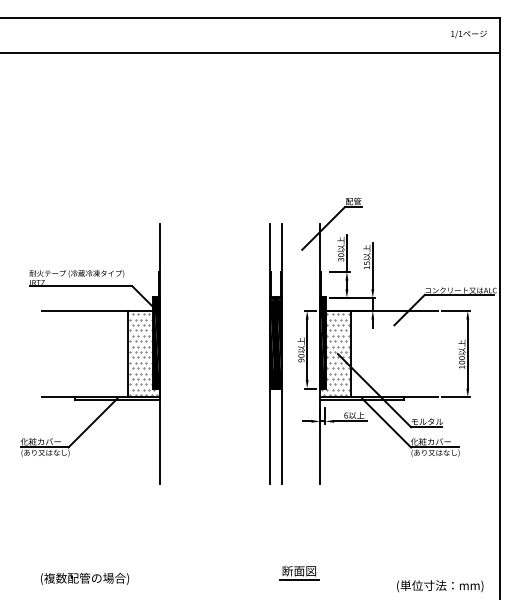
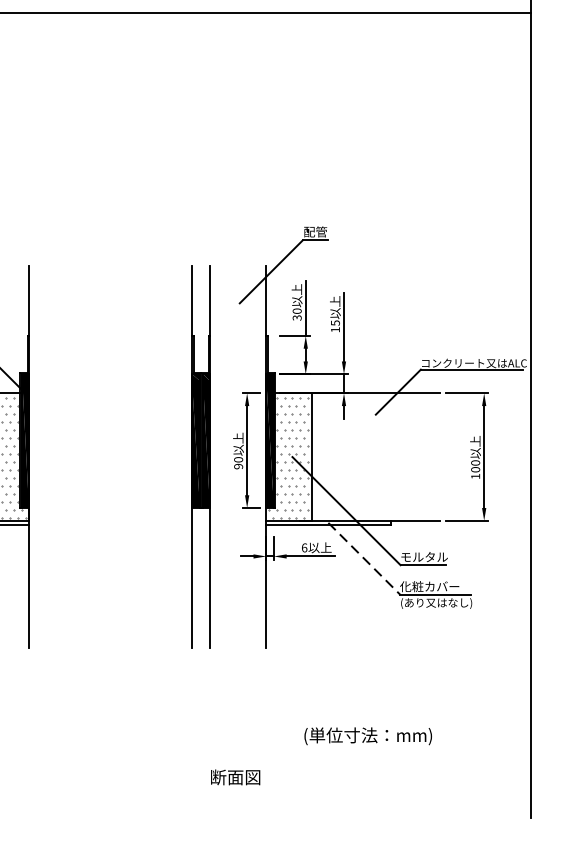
line: (386, 423) -> (364, 559), solid -> dashed
line: (299, 579) -> (235, 789), removed
text: (440, 586) -> (368, 736), moved

